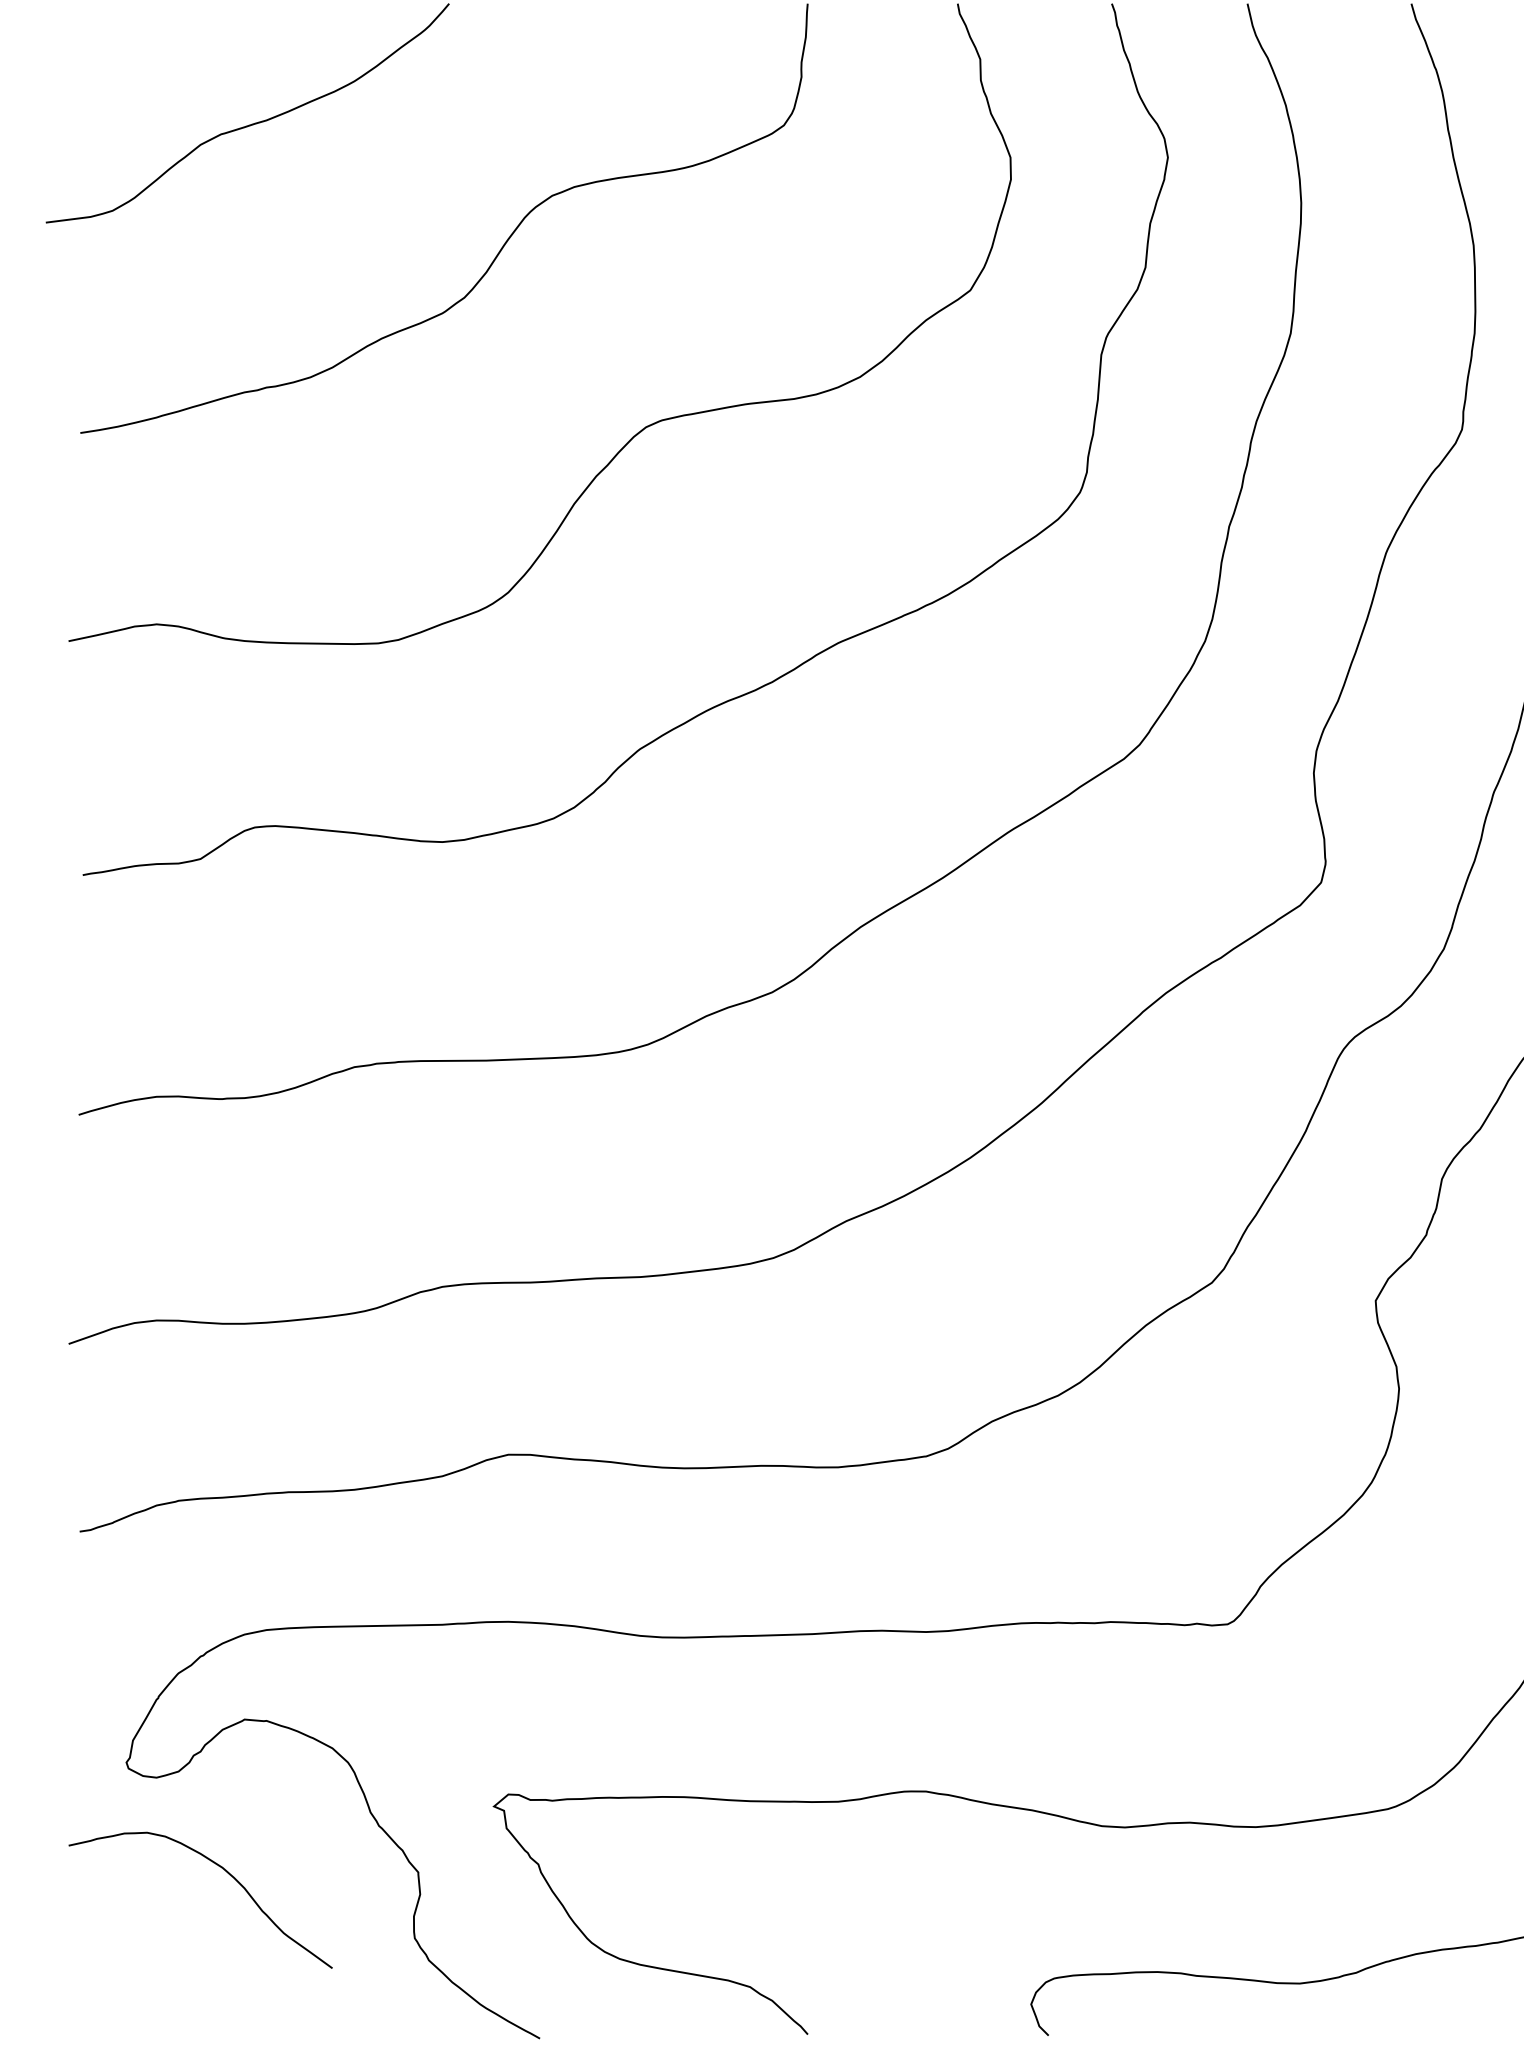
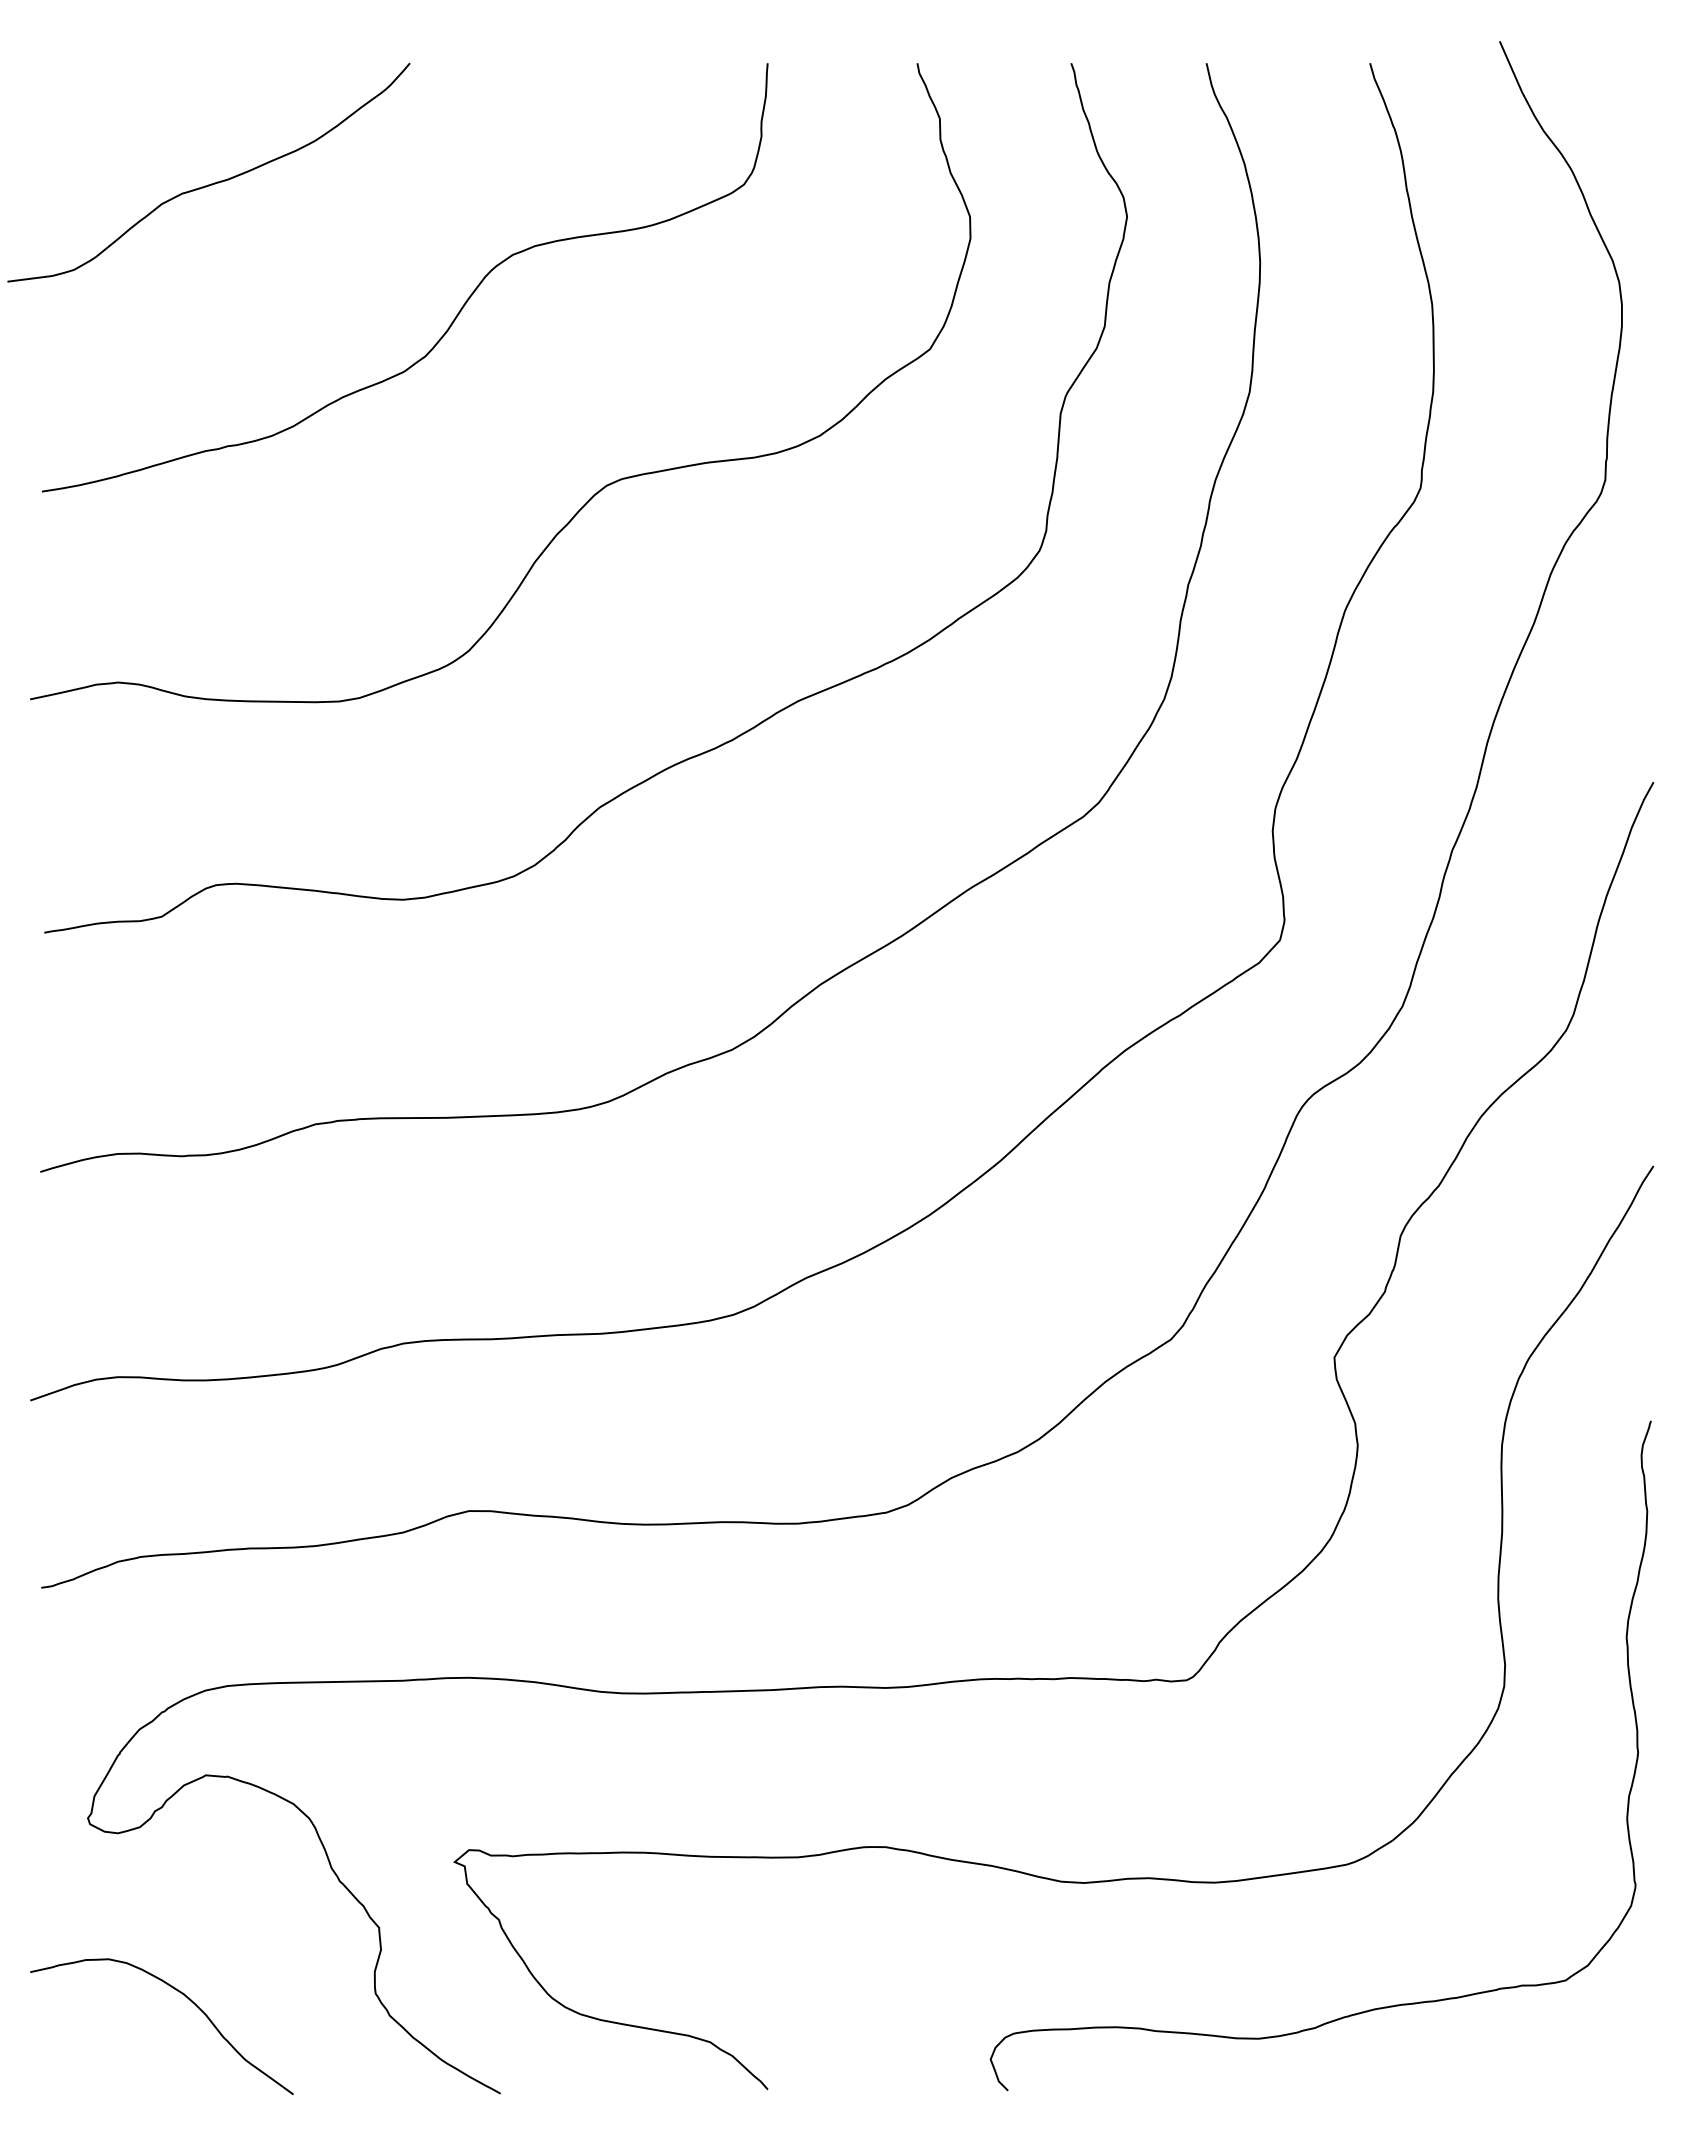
curve: (223, 1870) -> (184, 1996), moved

